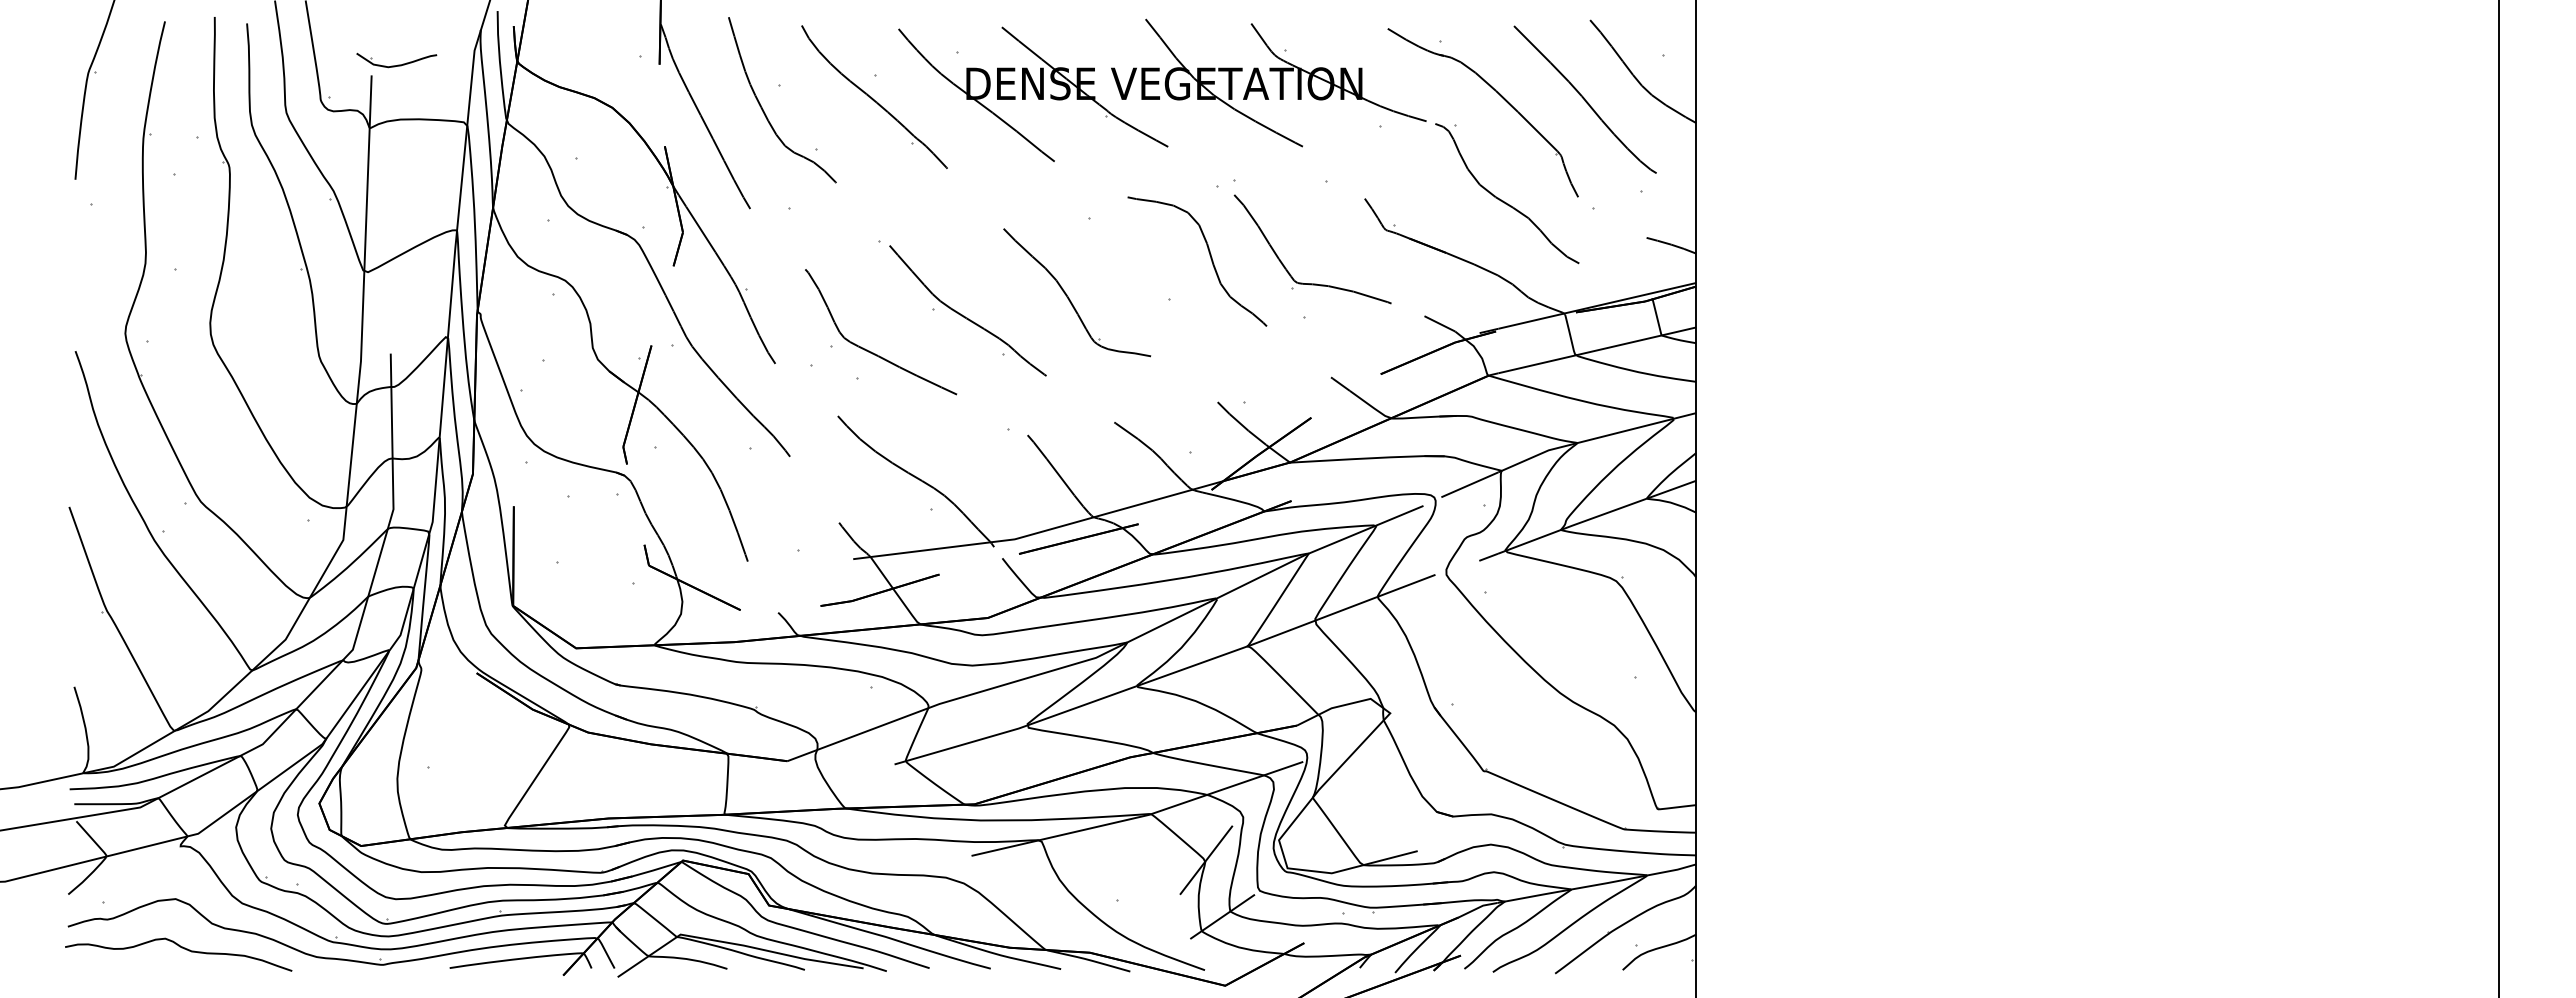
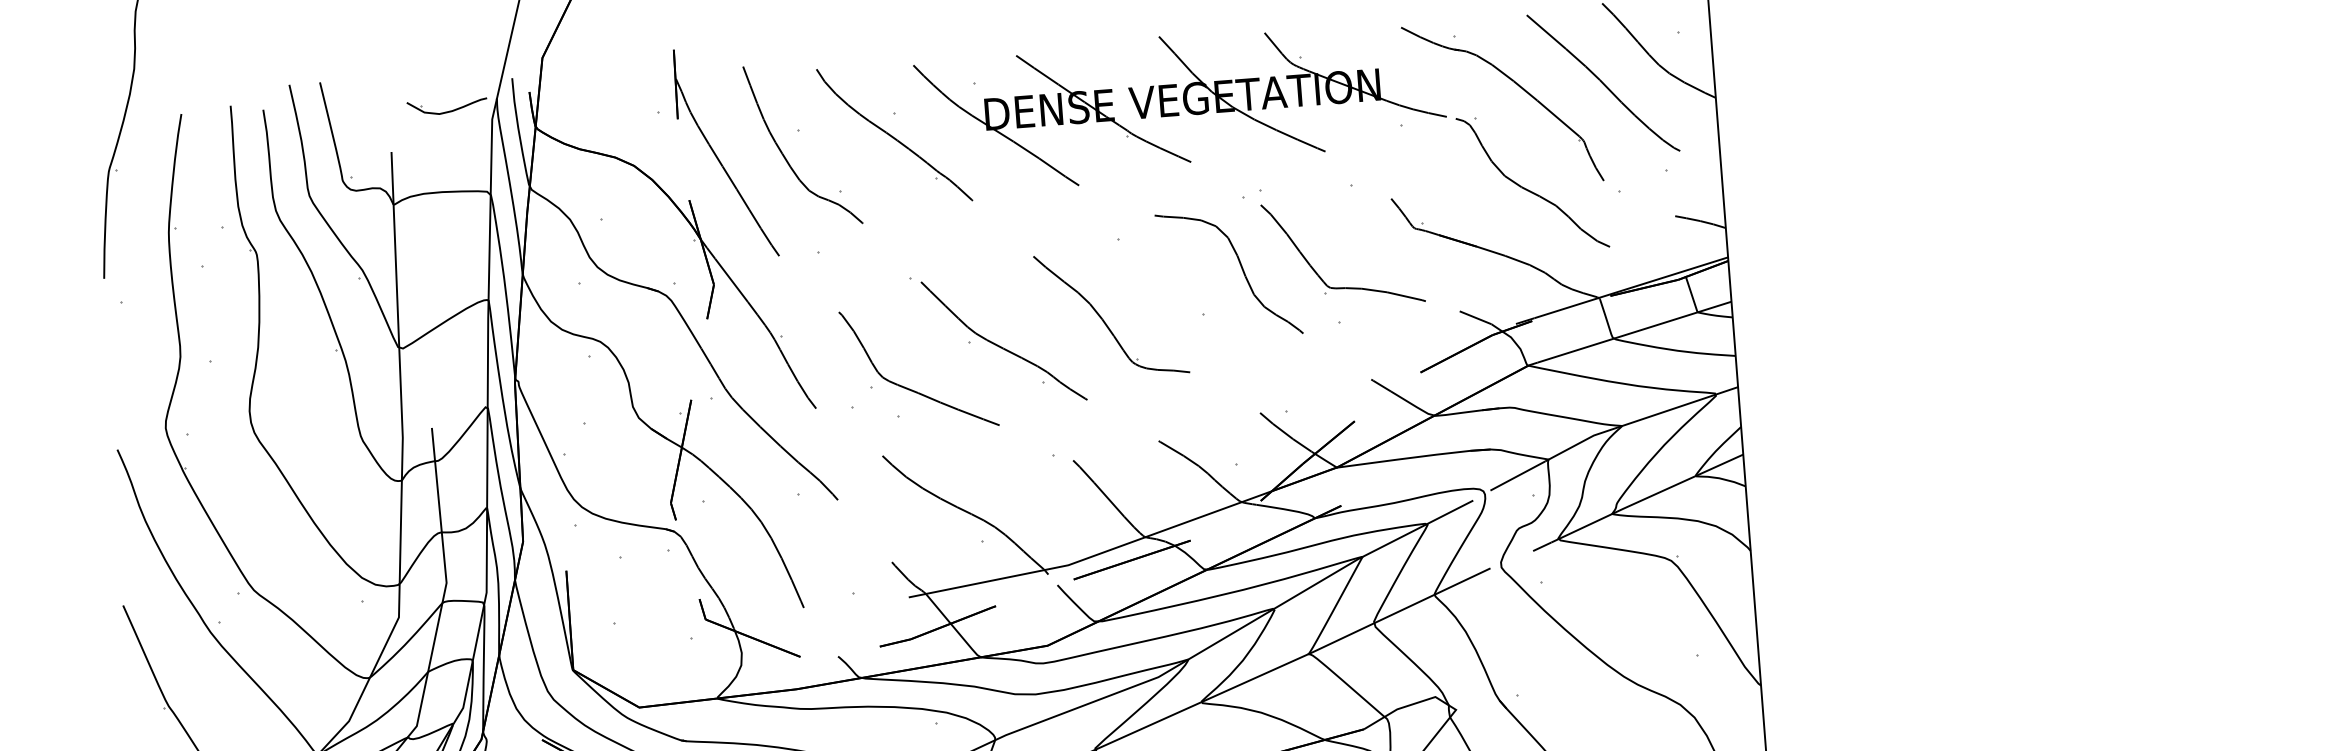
part: (396, 60) -> (447, 106), moved

